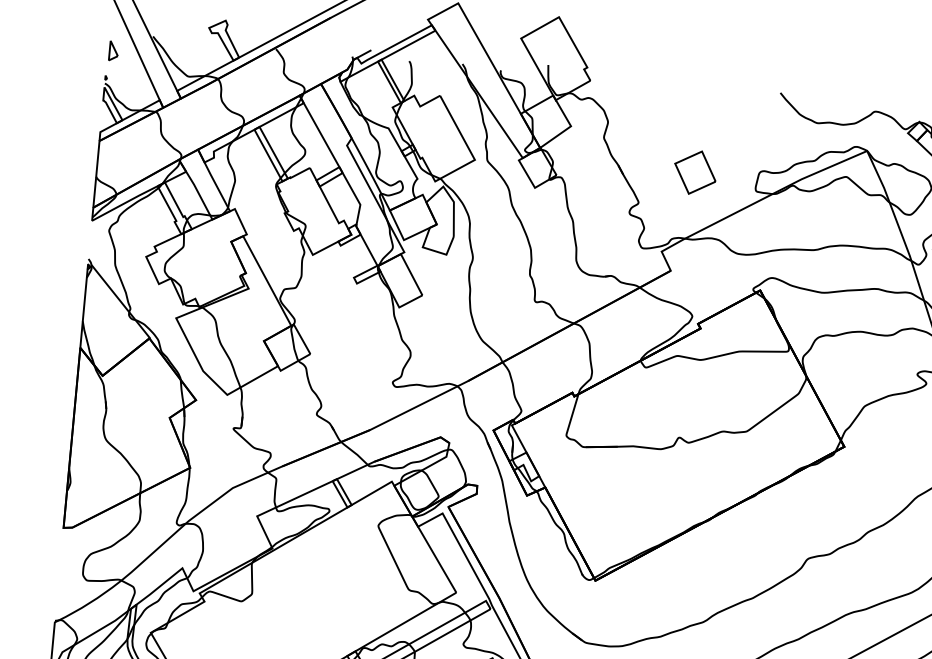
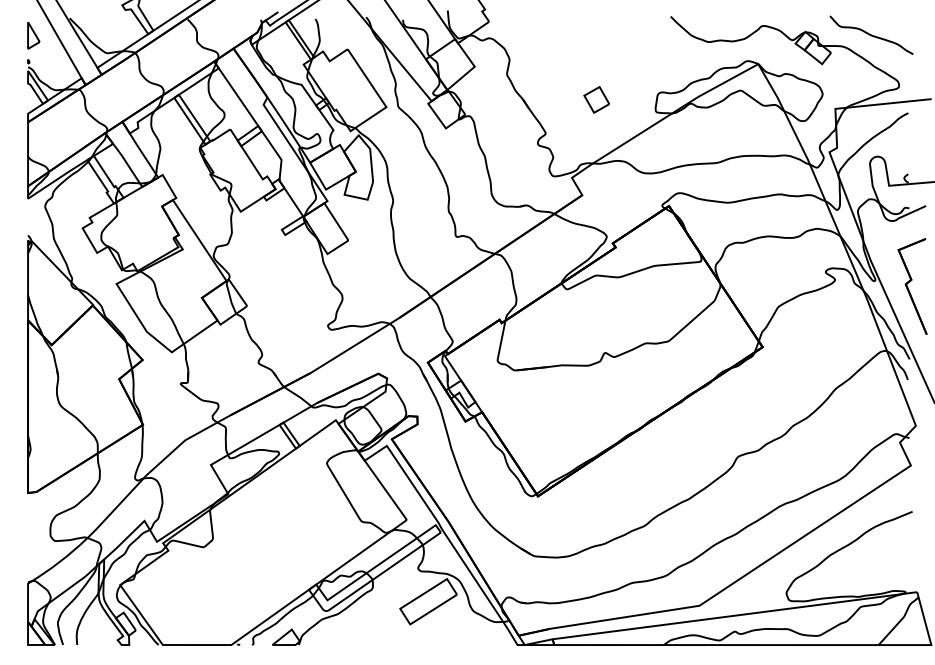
part: (113, 50) -> (33, 35), size x1.43
part: (694, 172) -> (596, 99), size x0.62

